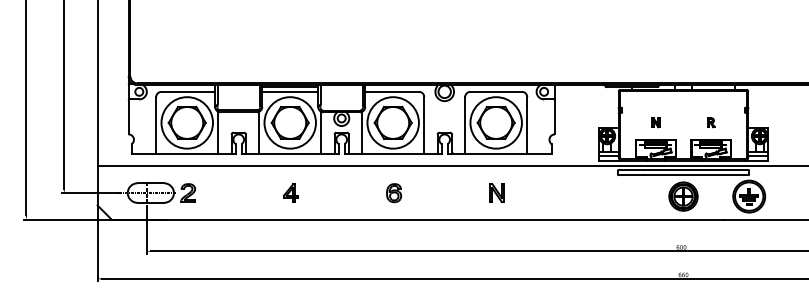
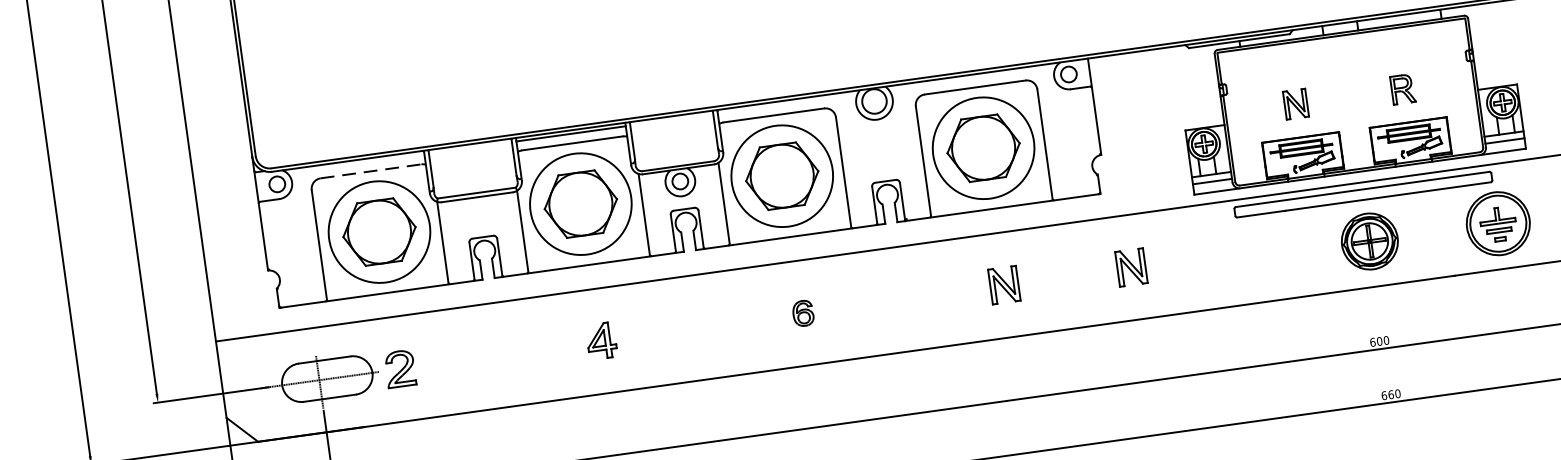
line: (187, 91) -> (371, 170), solid -> dashed
part: (655, 122) -> (1294, 104), size x1.6
part: (711, 122) -> (1404, 89), size x1.6
part: (561, 192) -> (1130, 266), added
part: (394, 193) -> (803, 313), size x0.7

